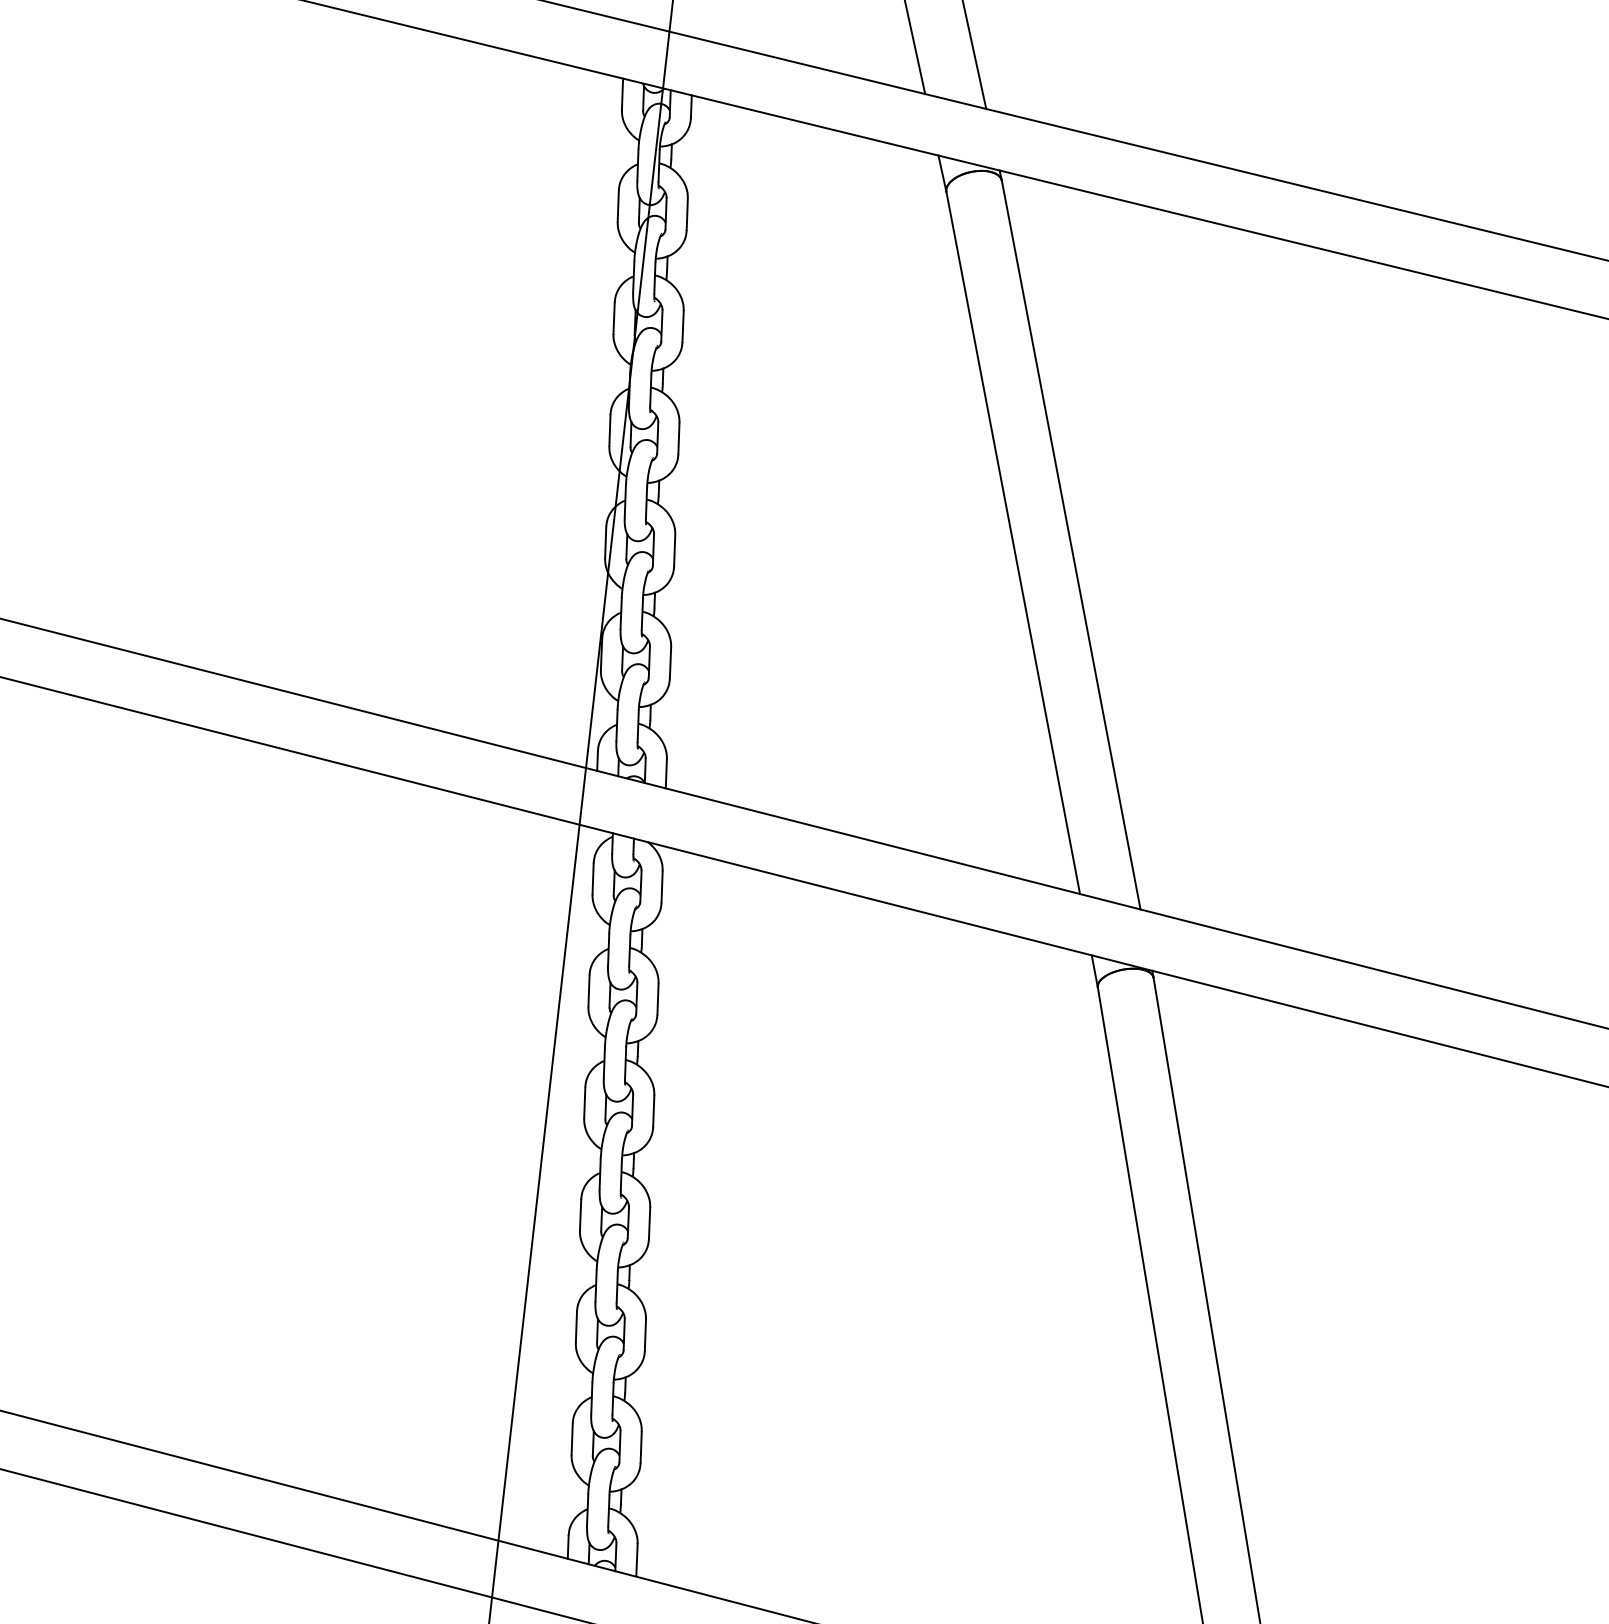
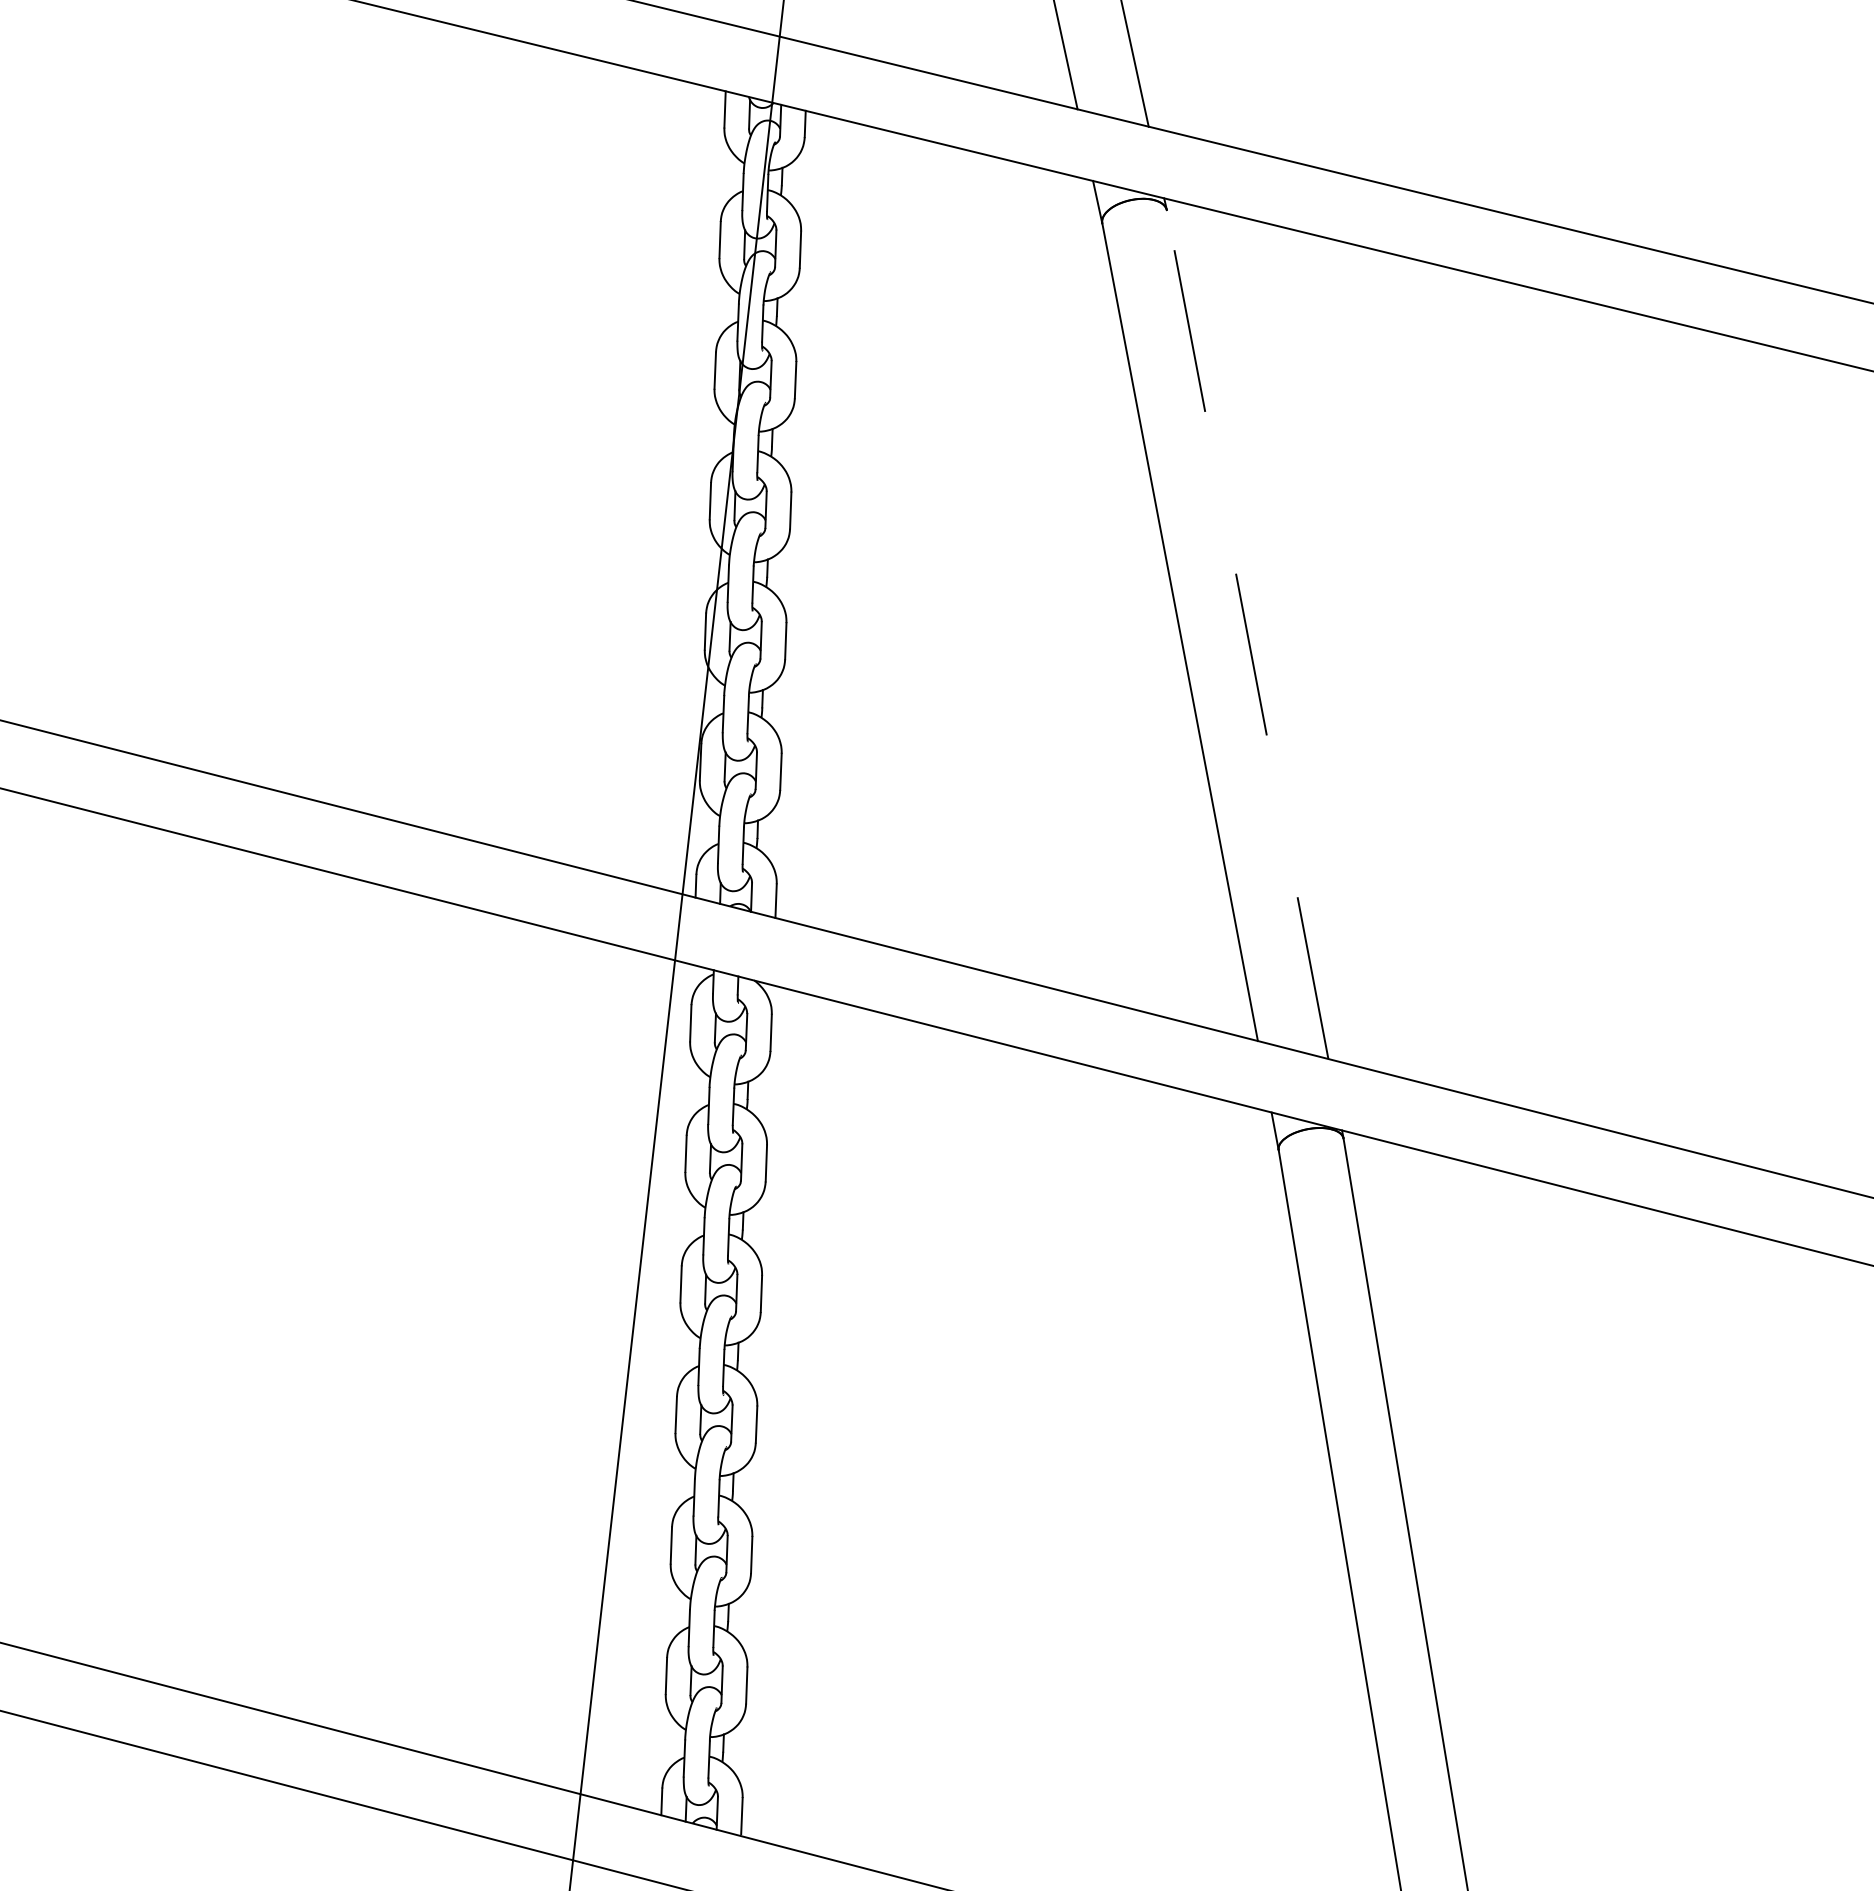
line: (1071, 544) -> (1247, 634), solid -> dashed

